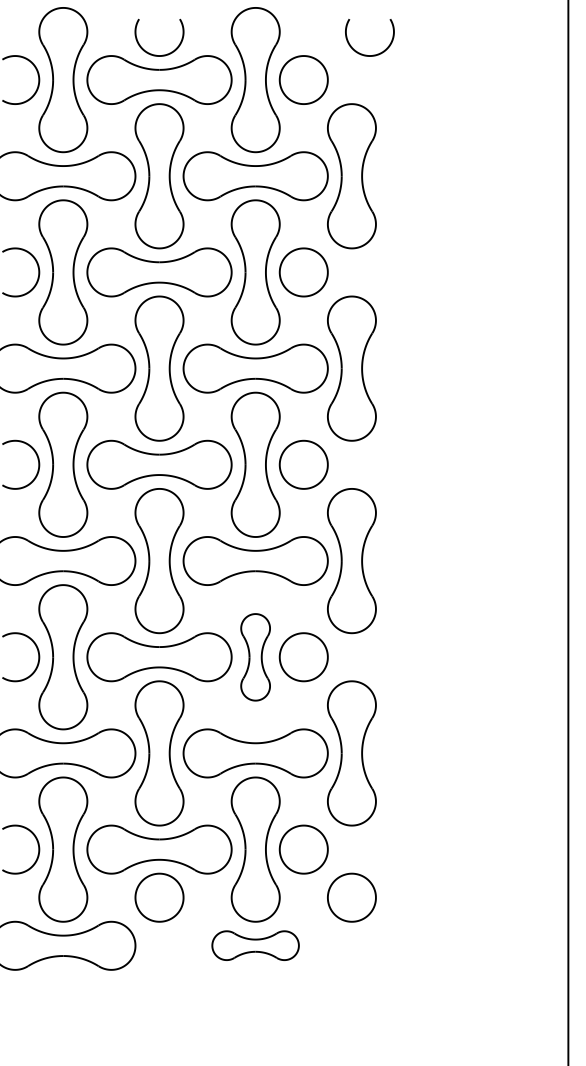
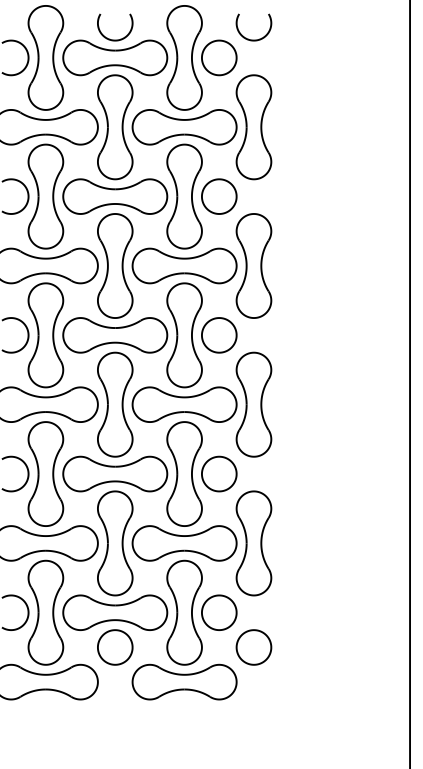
curve: (366, 54) -> (251, 39), moved
part: (255, 657) -> (184, 474), size x1.67
part: (255, 945) -> (184, 681), size x1.67

